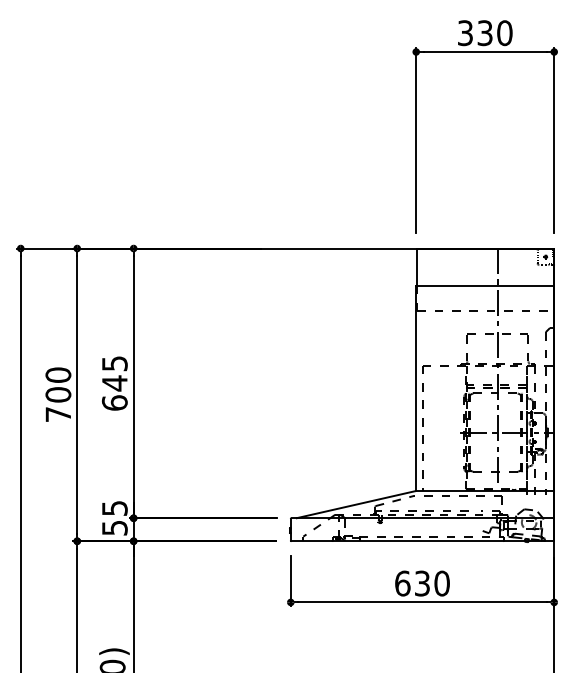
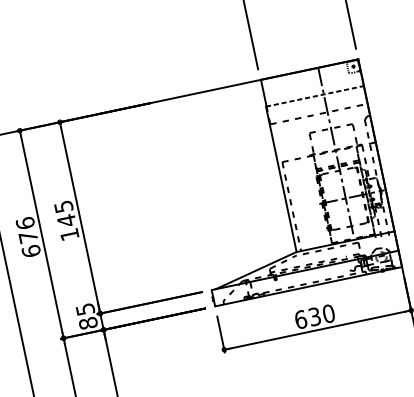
line: (485, 286) -> (315, 96), solid -> dashed
text: (58, 394) -> (28, 237), 700 -> 676
text: (114, 402) -> (69, 234), 645 -> 145
text: (114, 527) -> (88, 323), 55 -> 85

